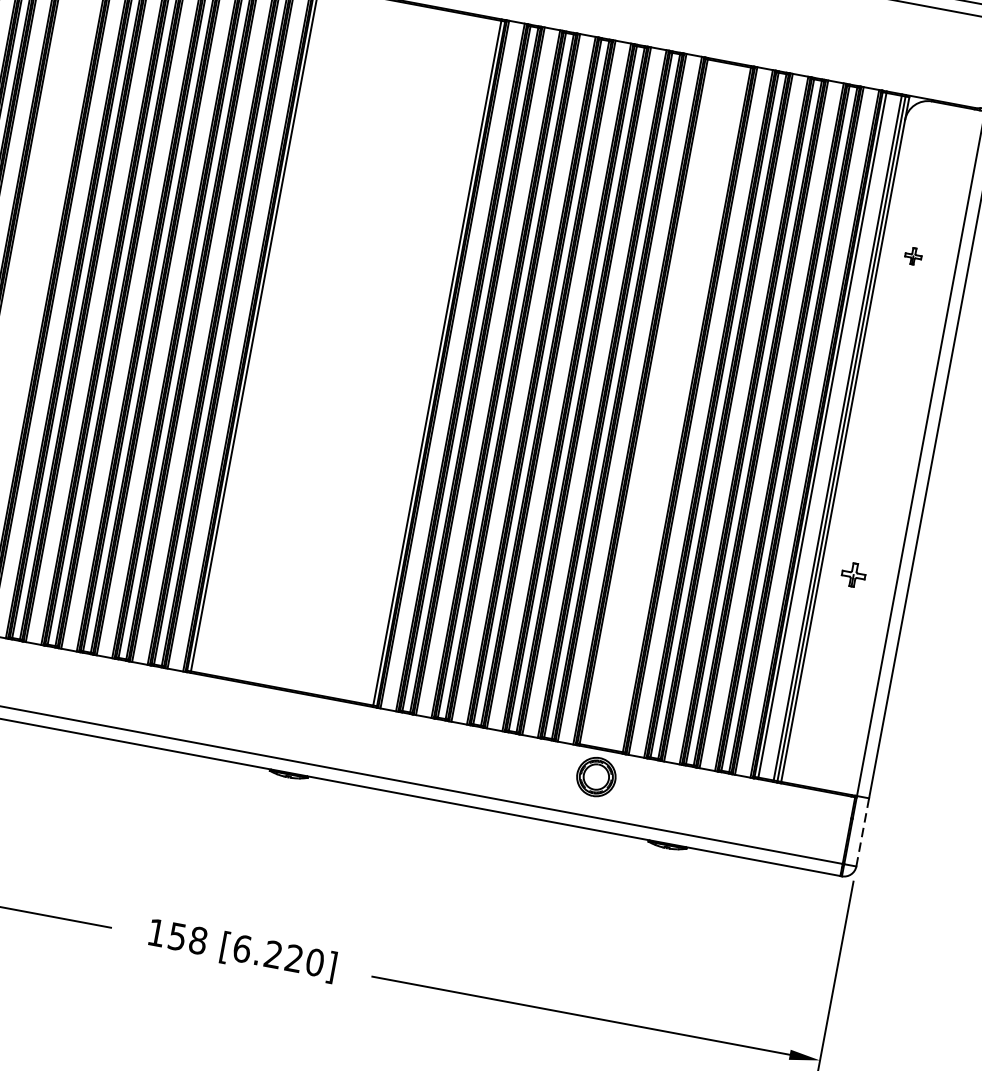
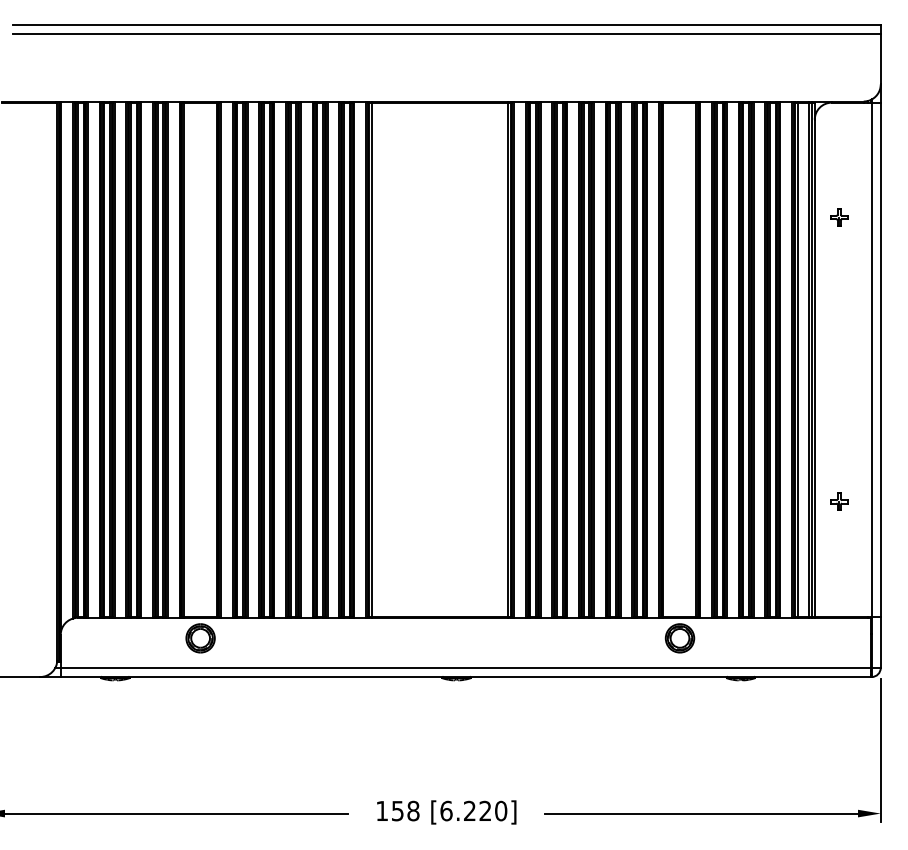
part: (913, 256) -> (839, 217), size x1.43
part: (854, 574) -> (839, 501), moved
line: (862, 832) -> (880, 642), dashed -> solid

